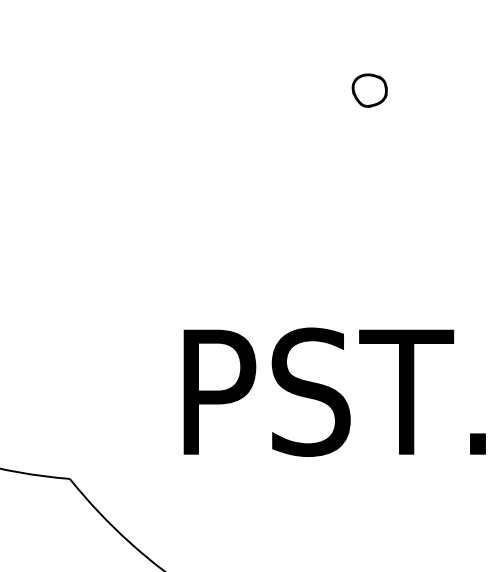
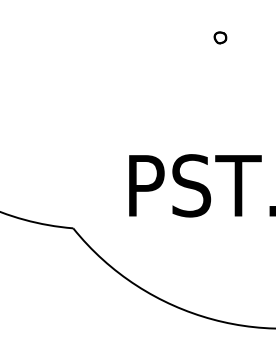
part: (369, 89) -> (220, 37), size x0.7

